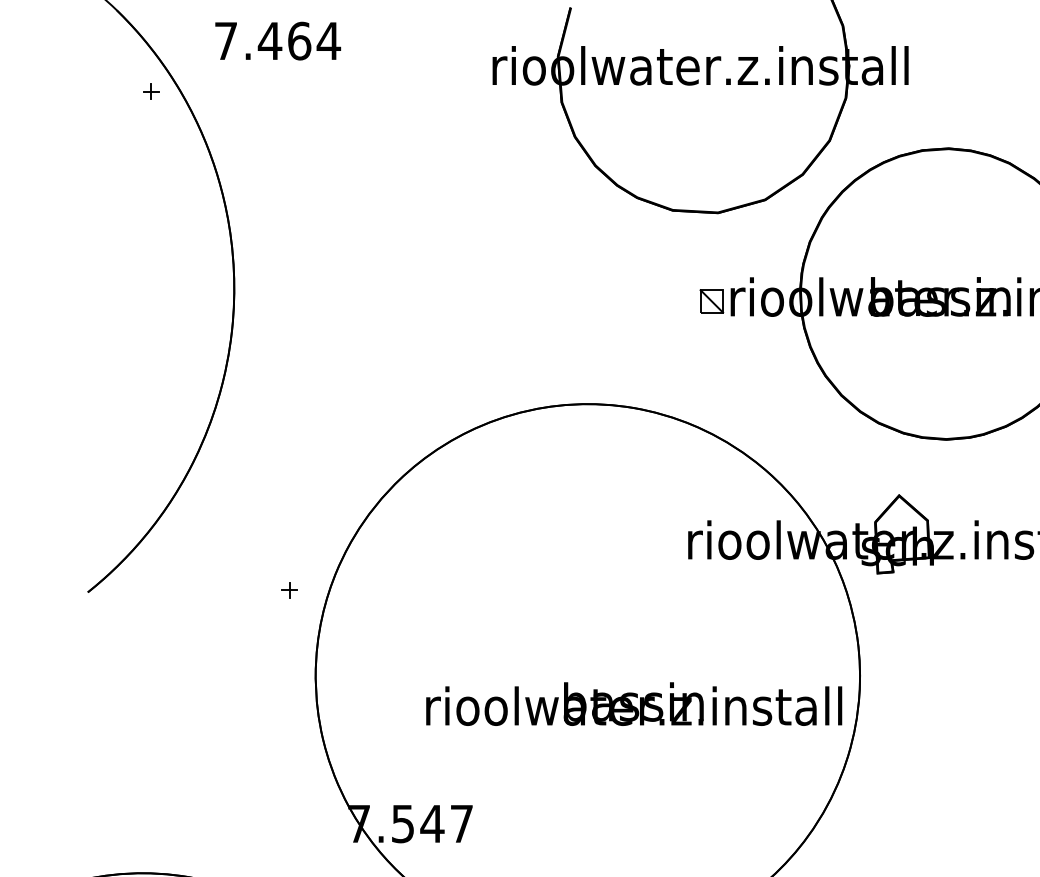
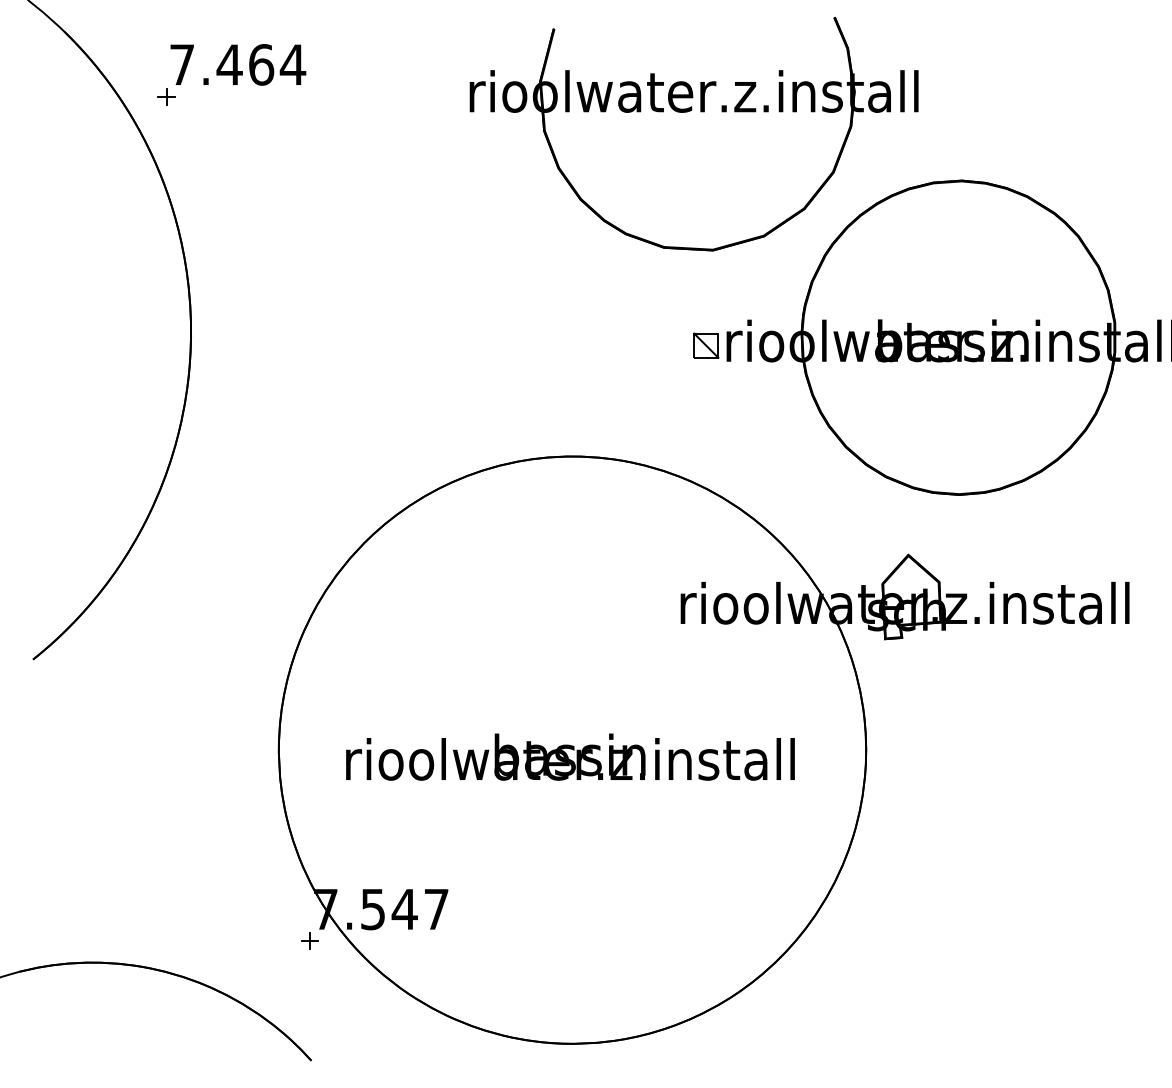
part: (151, 91) -> (166, 96), moved
part: (289, 589) -> (309, 940), moved
text: (634, 703) -> (570, 756), moved

